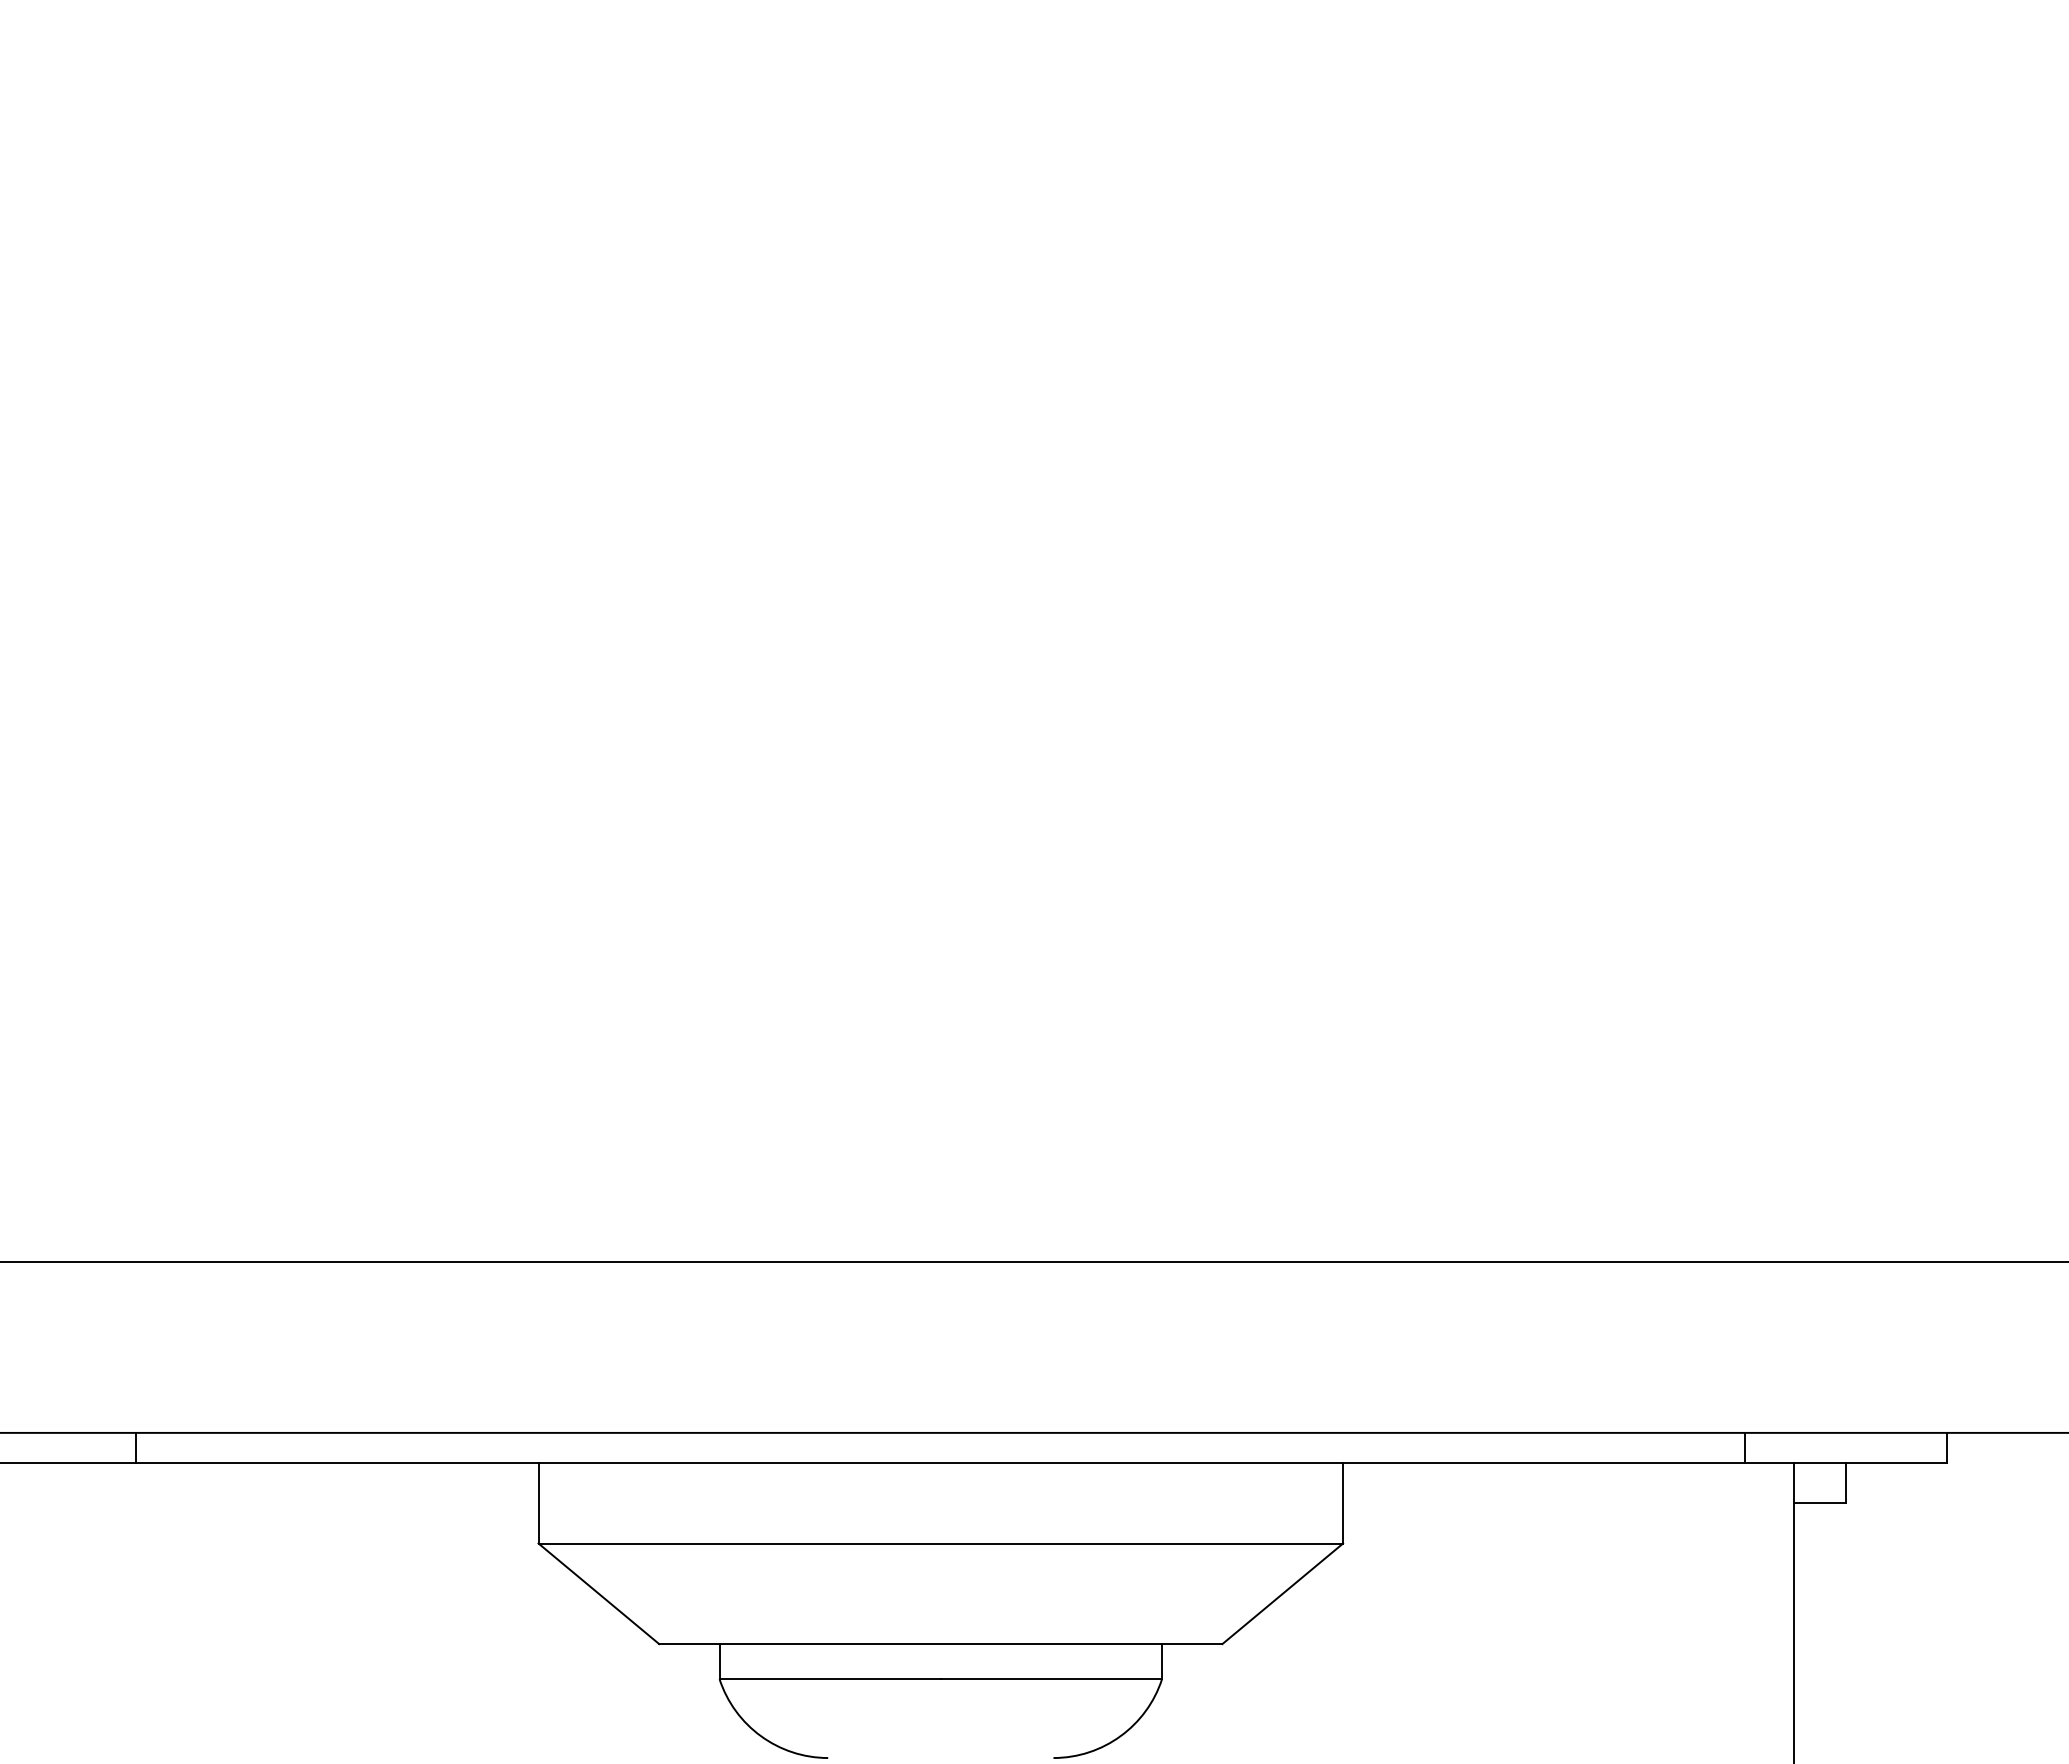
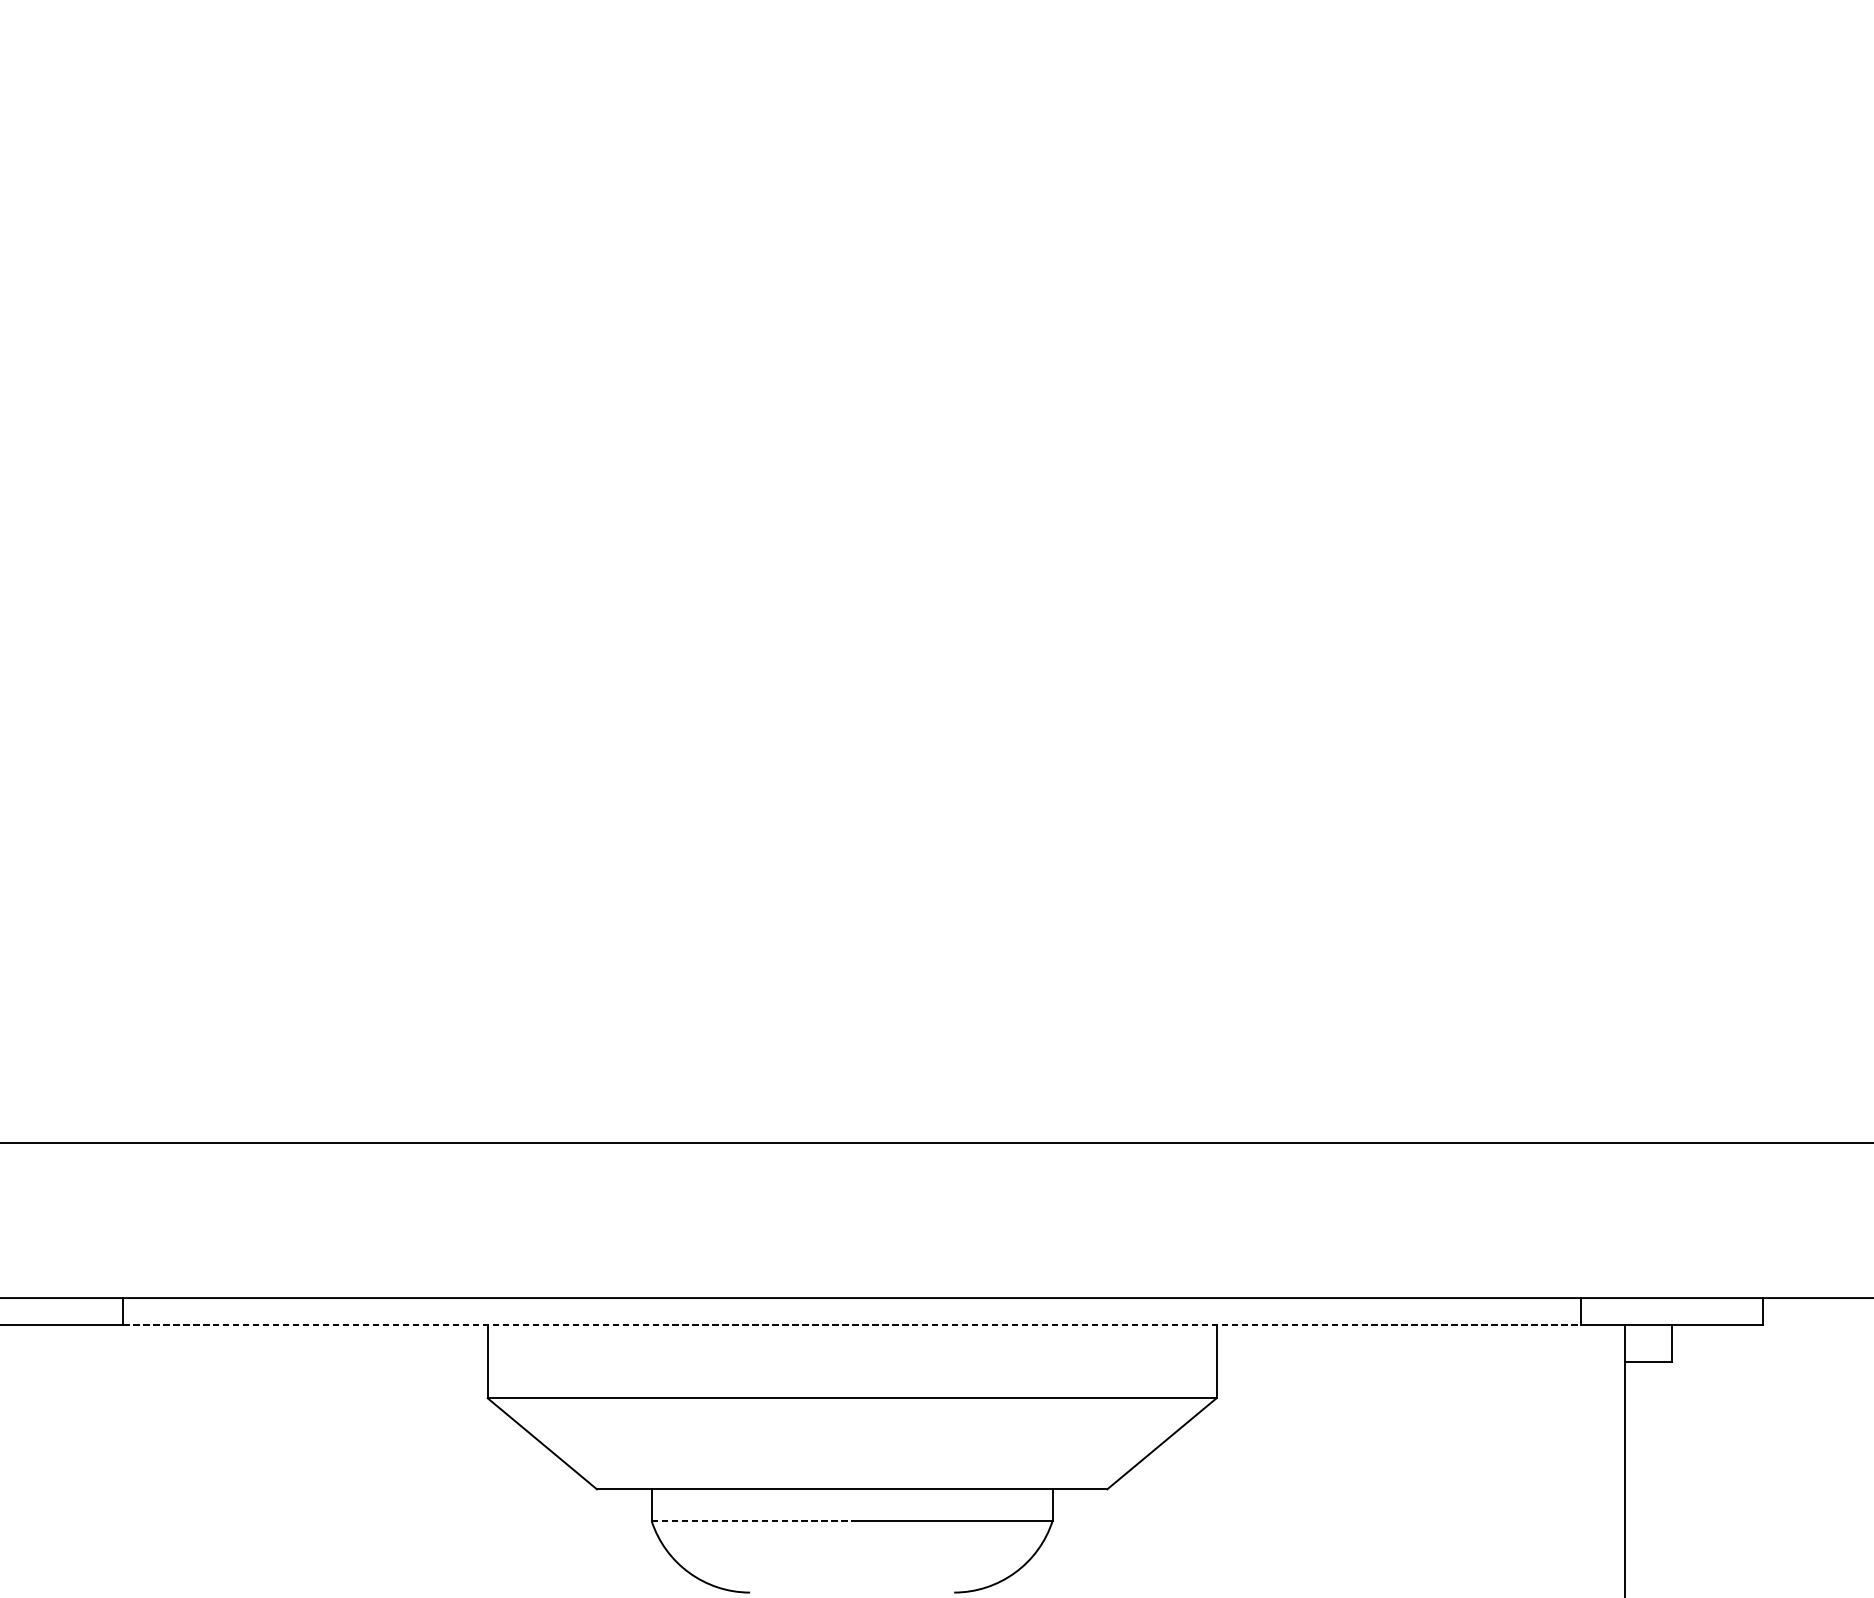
line: (940, 1463) -> (851, 1325), solid -> dashed
line: (830, 1679) -> (752, 1521), solid -> dashed

